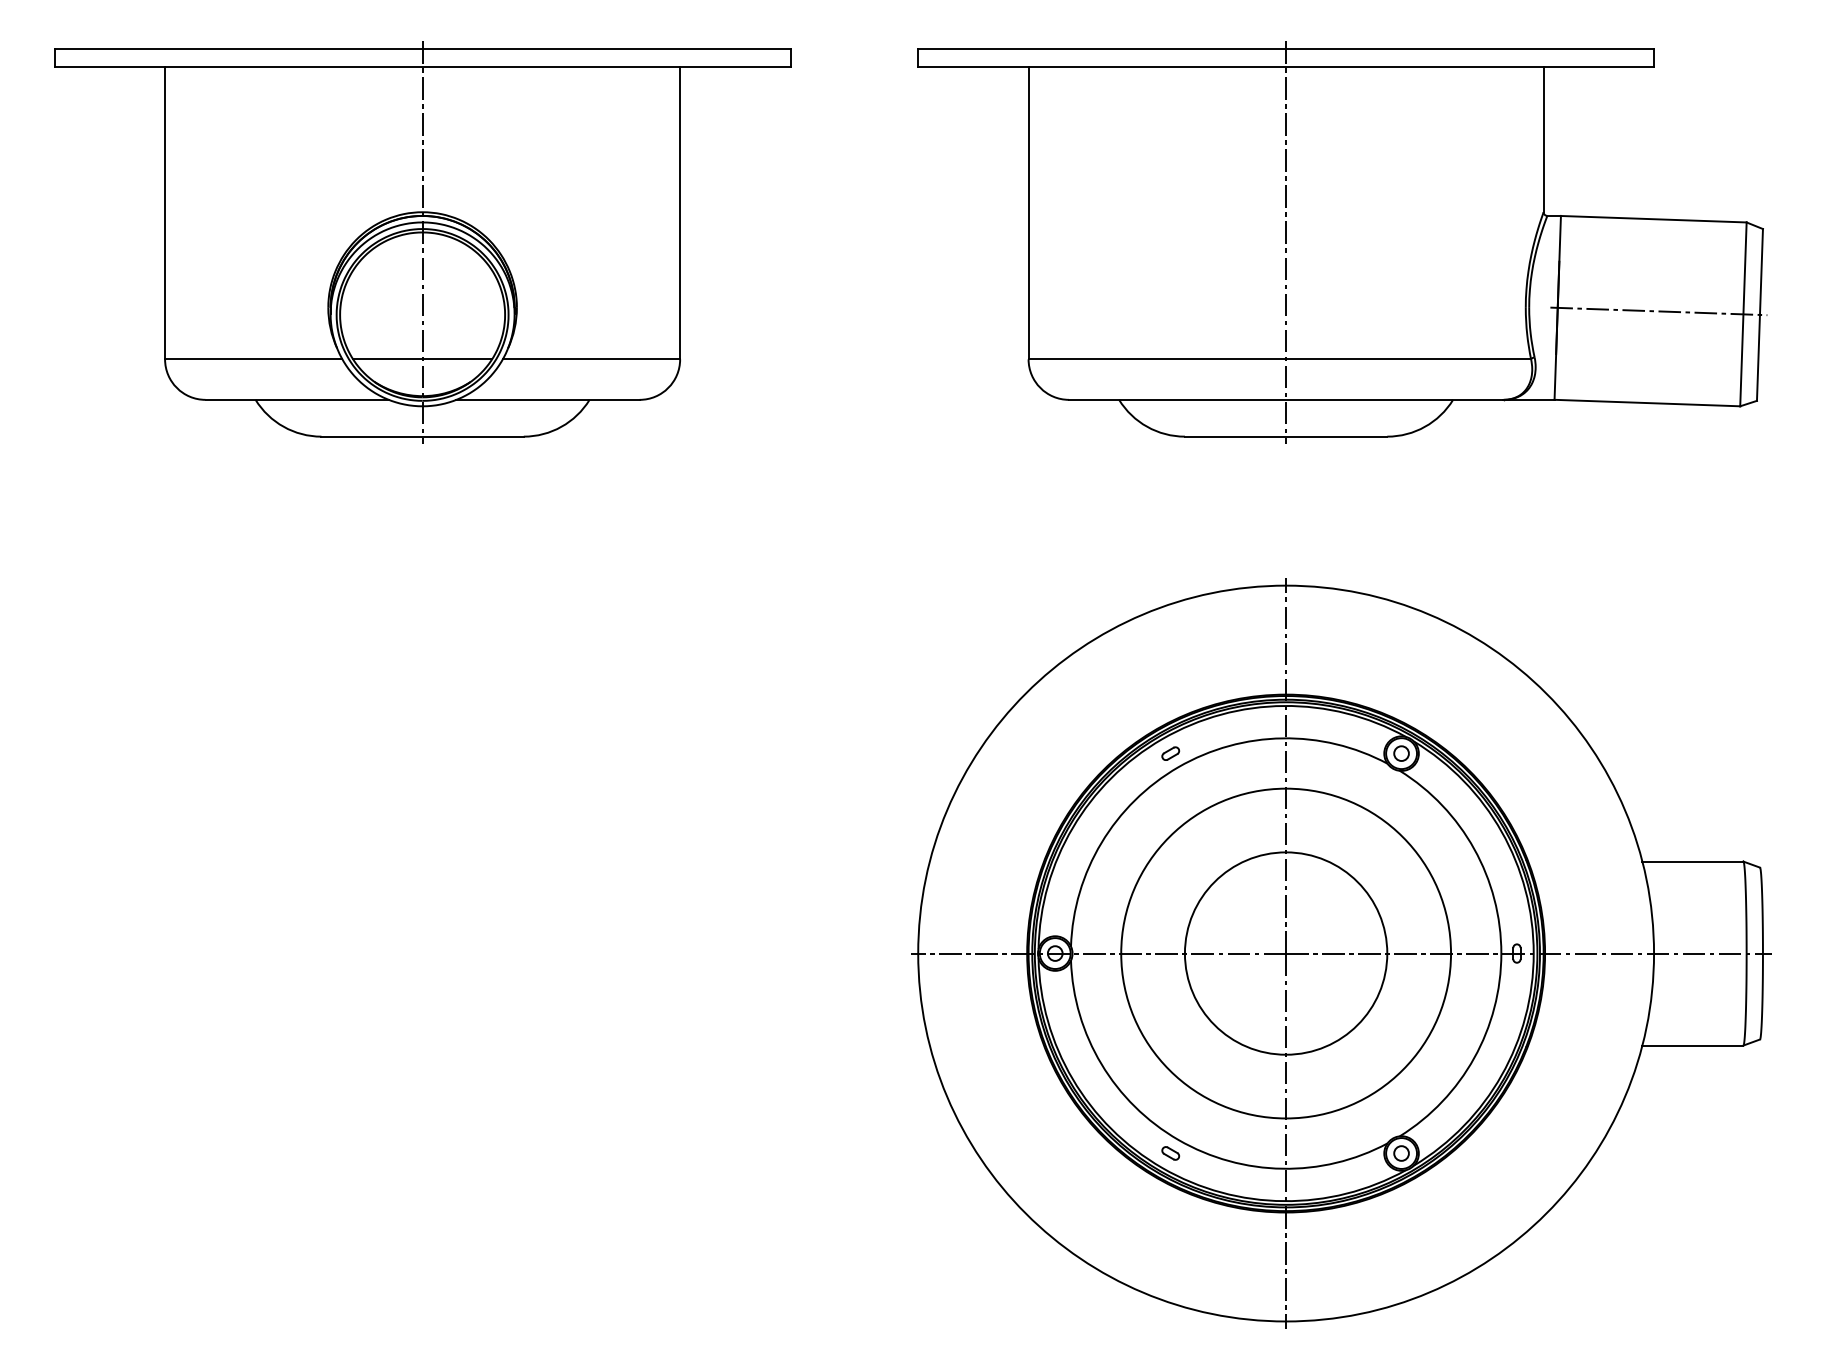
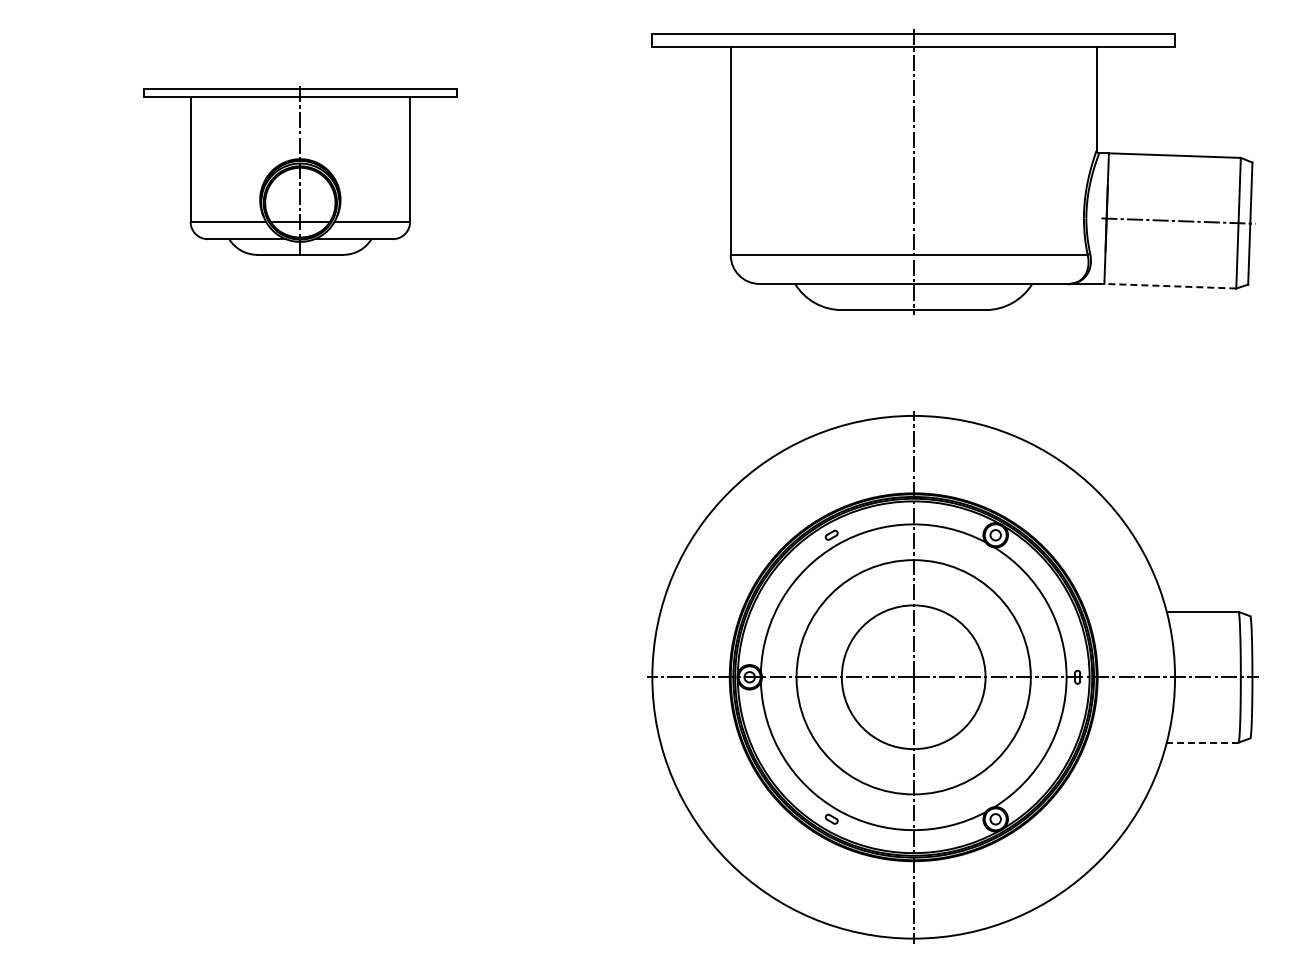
part: (422, 241) -> (300, 171), size x0.6
line: (1647, 403) -> (1170, 286), solid -> dashed
line: (1692, 1045) -> (1202, 742), solid -> dashed

